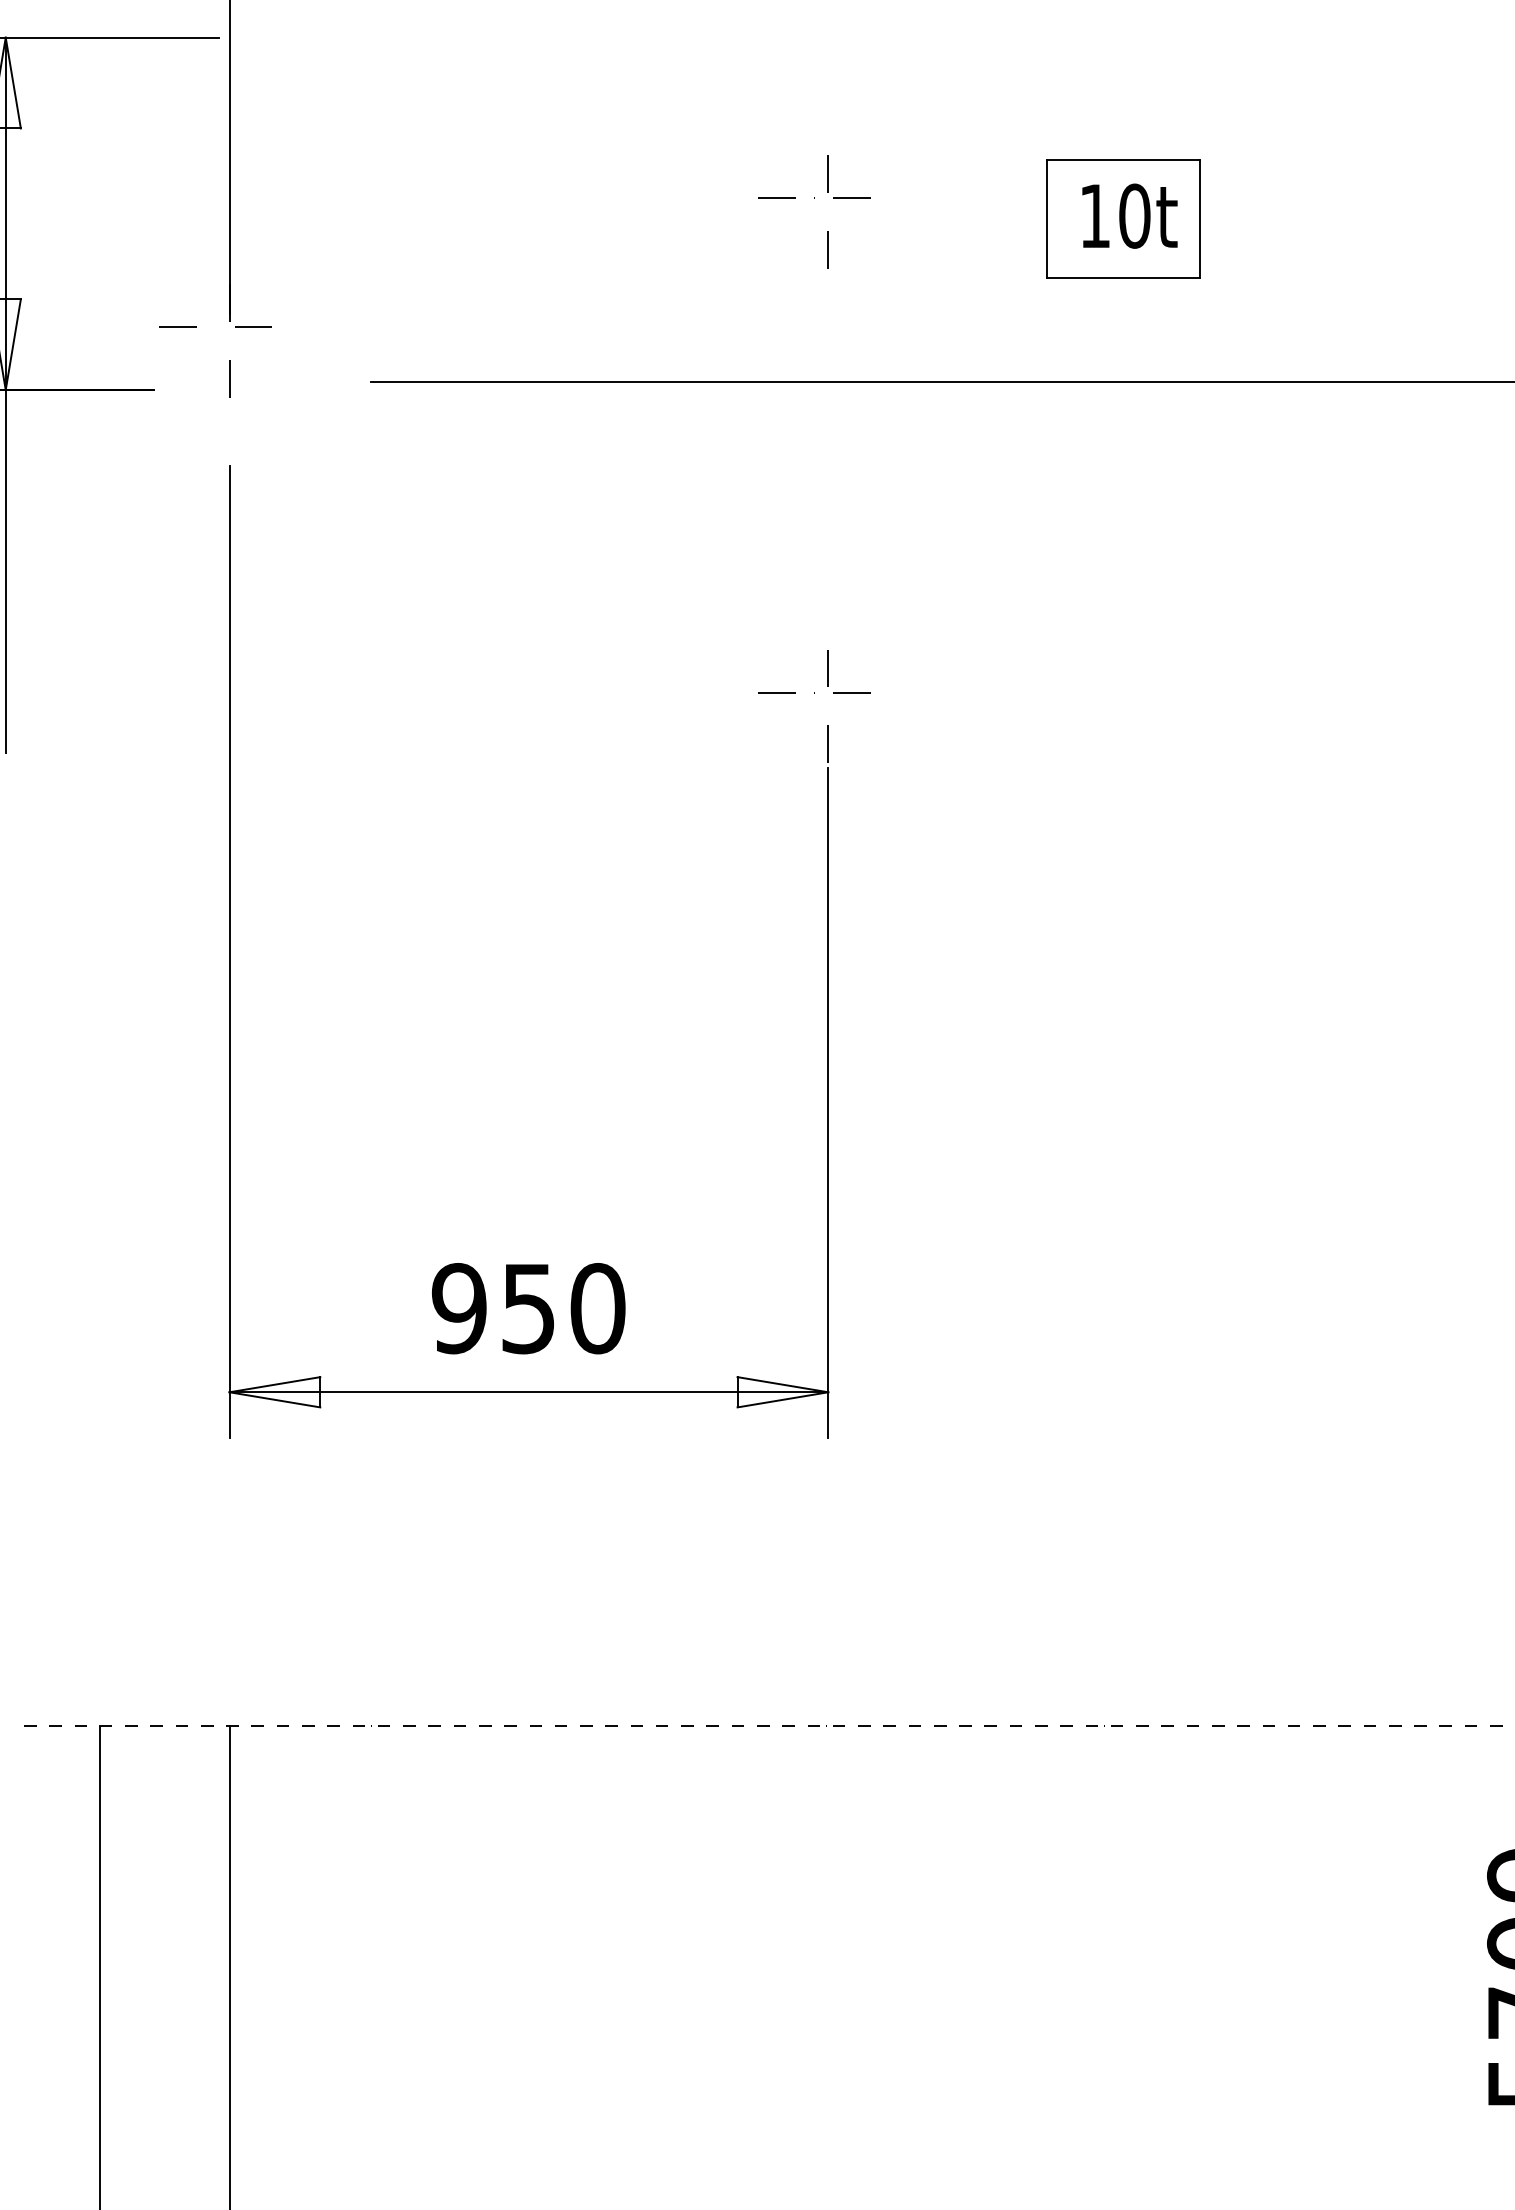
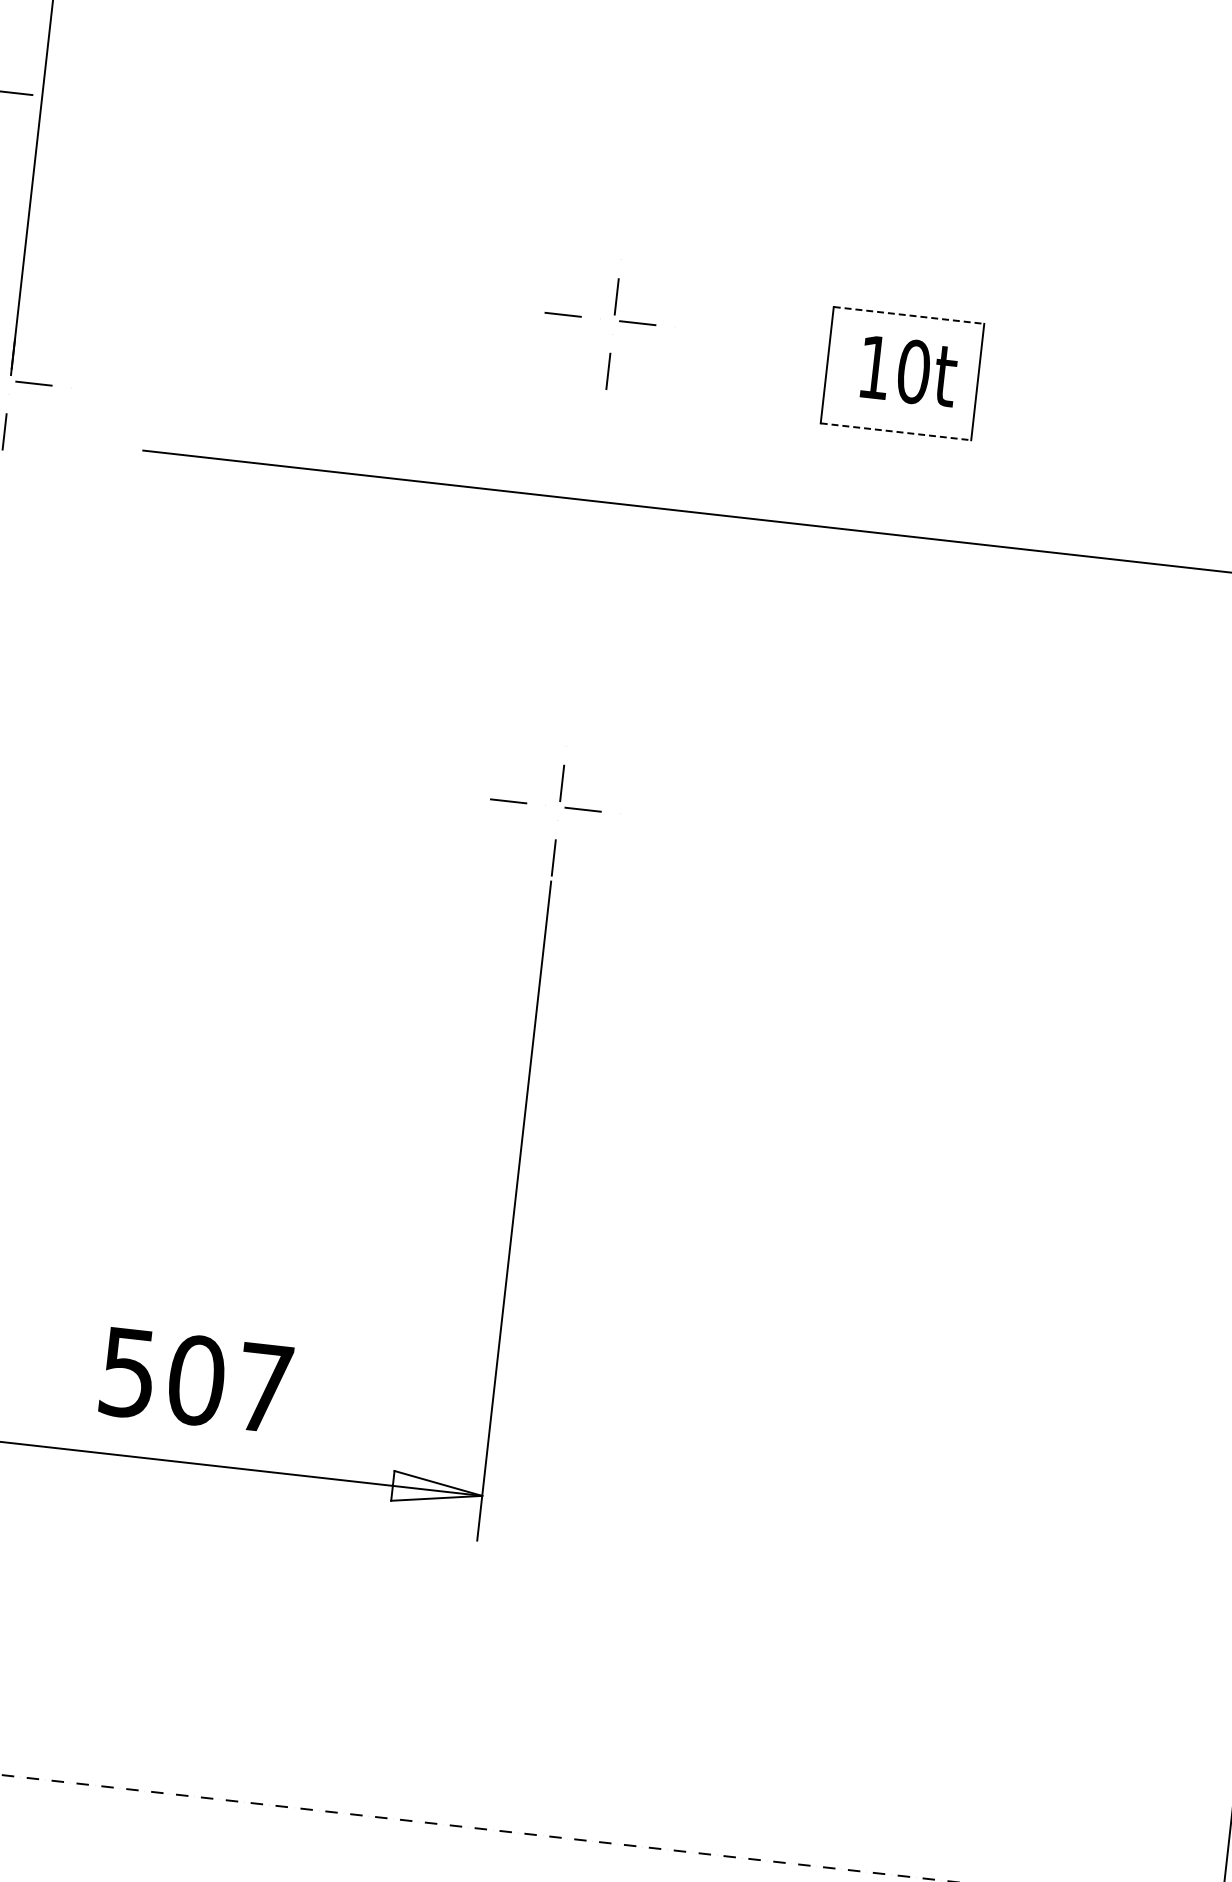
line: (1124, 160) -> (909, 315), solid -> dashed
line: (1124, 278) -> (896, 432), solid -> dashed
text: (528, 1308) -> (196, 1380), 950 -> 507

